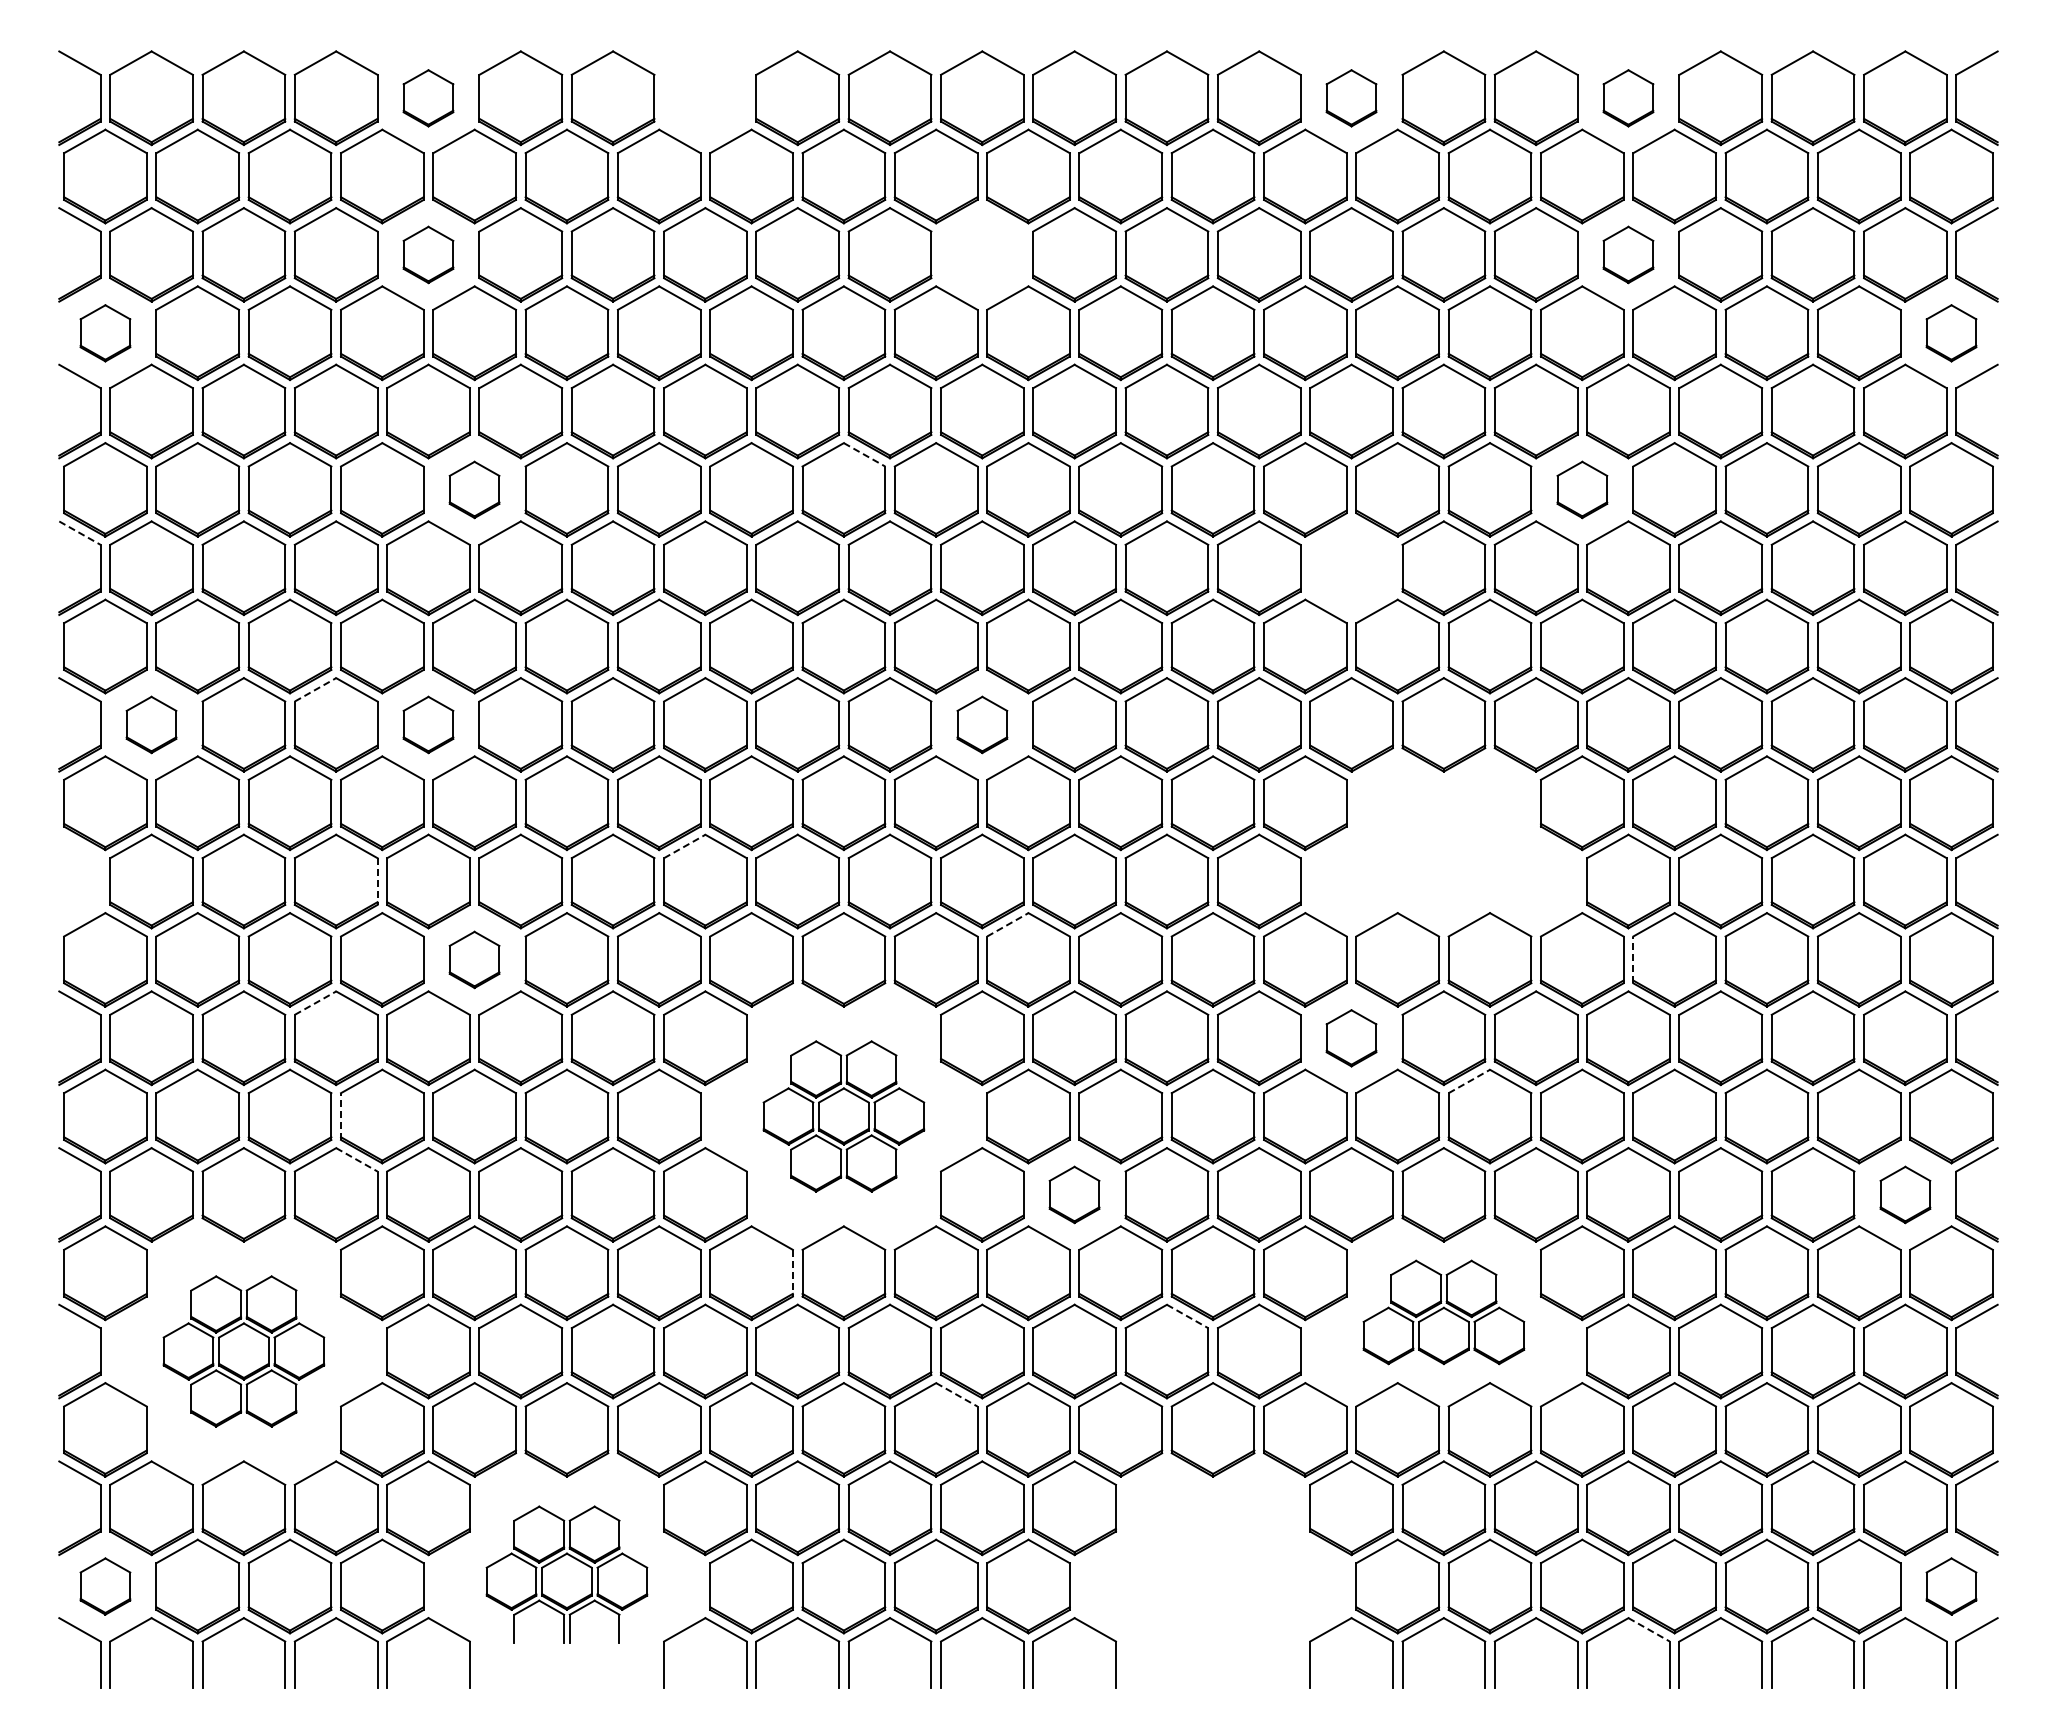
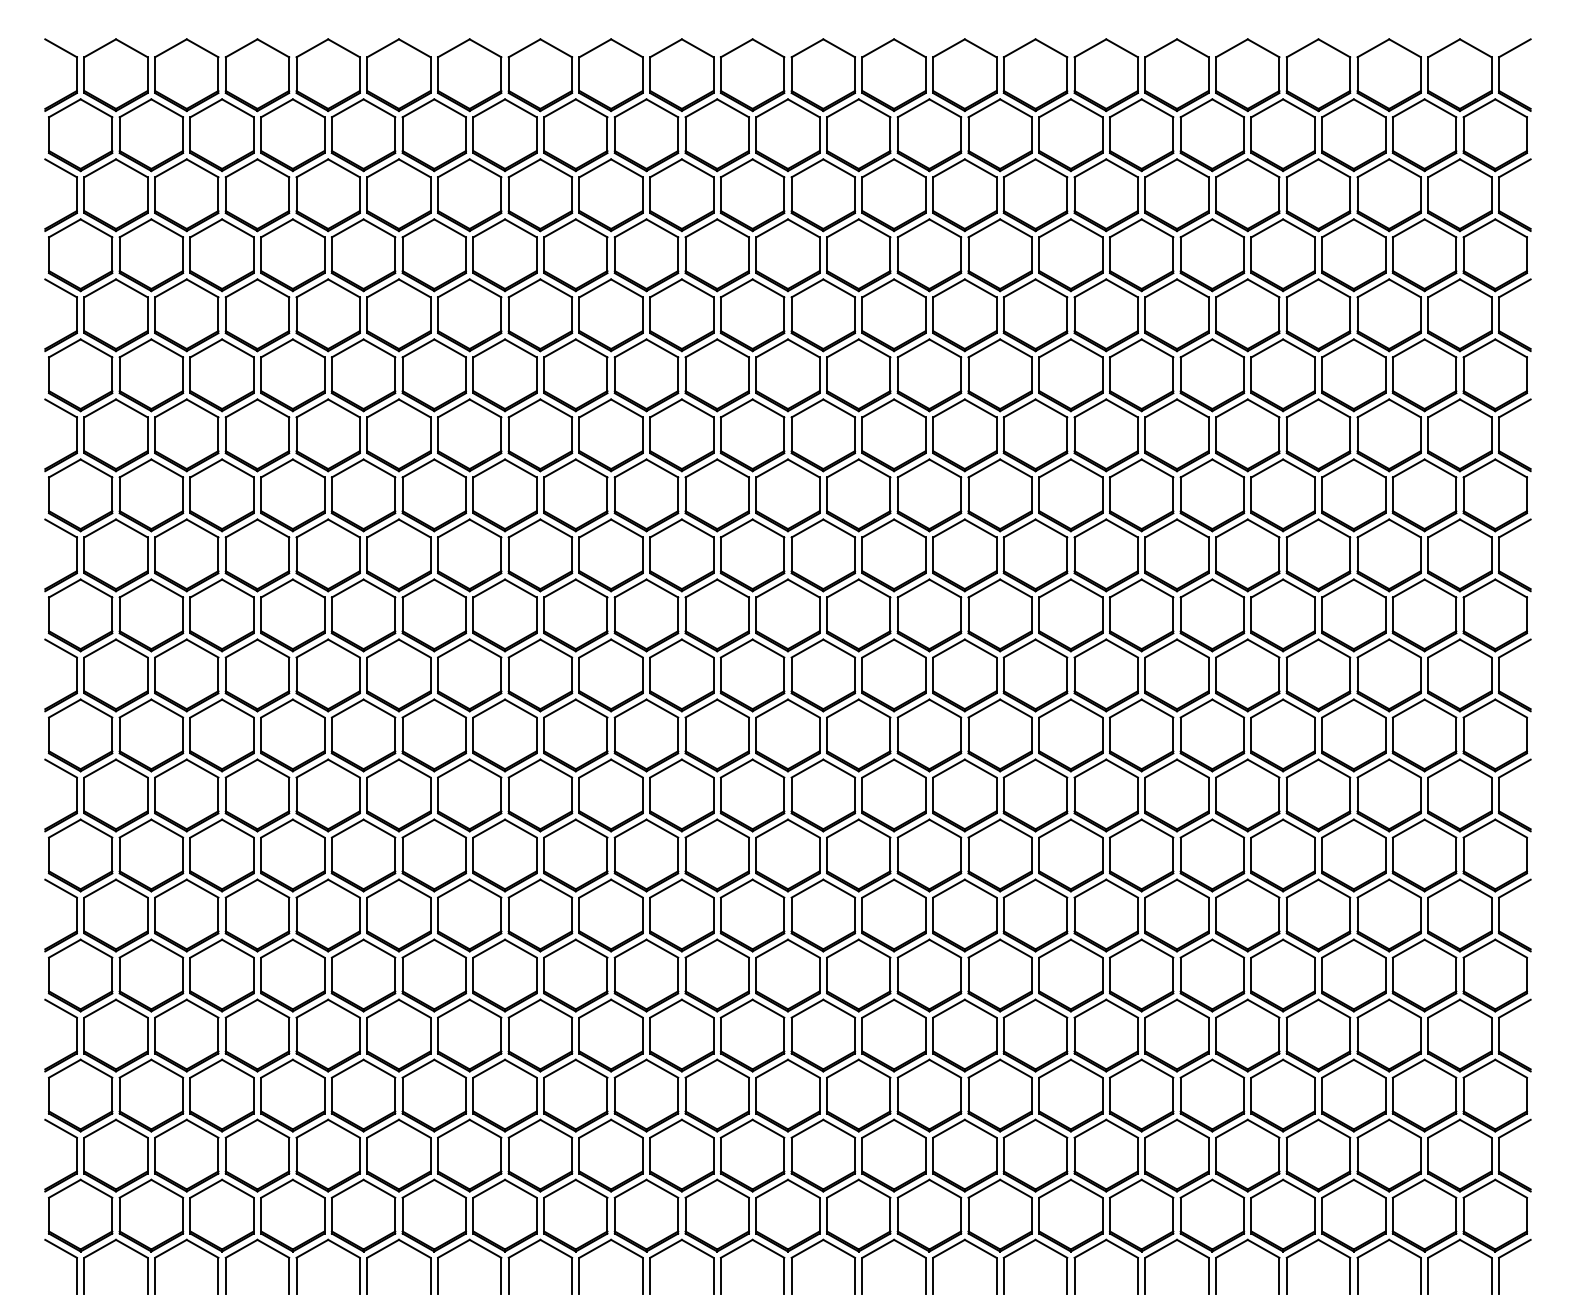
part: (428, 98) -> (328, 75), size x1.67
part: (705, 98) -> (540, 75), added
part: (1351, 98) -> (1035, 75), size x1.67
part: (1628, 98) -> (1247, 75), size x1.67
part: (428, 254) -> (328, 194), size x1.67
part: (982, 254) -> (752, 194), added
part: (1628, 254) -> (1247, 194), size x1.67
part: (105, 333) -> (80, 255), size x1.67
part: (1951, 333) -> (1495, 255), size x1.67
line: (864, 454) -> (662, 348), dashed -> solid
part: (474, 489) -> (363, 375), size x1.67
part: (1582, 489) -> (1212, 375), size x1.67
line: (79, 533) -> (60, 408), dashed -> solid
part: (1351, 568) -> (1035, 435), added
line: (315, 689) -> (241, 528), dashed -> solid
part: (151, 724) -> (115, 555), size x1.67
part: (428, 724) -> (328, 555), size x1.67
part: (982, 724) -> (752, 555), size x1.67
part: (1443, 842) -> (1106, 645), added
line: (684, 846) -> (524, 648), dashed -> solid
part: (100, 881) -> (76, 675), added
line: (377, 882) -> (289, 676), dashed -> solid
line: (1007, 924) -> (771, 708), dashed -> solid
part: (474, 959) -> (363, 735), size x1.67
line: (1633, 959) -> (1251, 735), dashed -> solid
line: (315, 1003) -> (241, 768), dashed -> solid
part: (1351, 1038) -> (1035, 795), size x1.67
line: (1469, 1081) -> (1125, 828), dashed -> solid
line: (341, 1116) -> (261, 855), dashed -> solid
part: (843, 1116) -> (646, 855), size x1.67
line: (356, 1159) -> (273, 888), dashed -> solid
part: (1074, 1194) -> (823, 915), size x1.67
part: (1905, 1194) -> (1460, 915), size x1.67
line: (792, 1273) -> (607, 975), dashed -> solid
part: (1443, 1312) -> (1106, 1005), size x1.67
line: (1187, 1316) -> (909, 1008), dashed -> solid
part: (243, 1351) -> (186, 1035), size x1.67
line: (956, 1394) -> (732, 1068), dashed -> solid
part: (566, 1574) -> (433, 1206), size x1.67
part: (1212, 1574) -> (928, 1206), added
part: (105, 1586) -> (80, 1215), size x1.67
part: (1951, 1586) -> (1495, 1215), size x1.67
line: (1649, 1629) -> (1263, 1248), dashed -> solid

